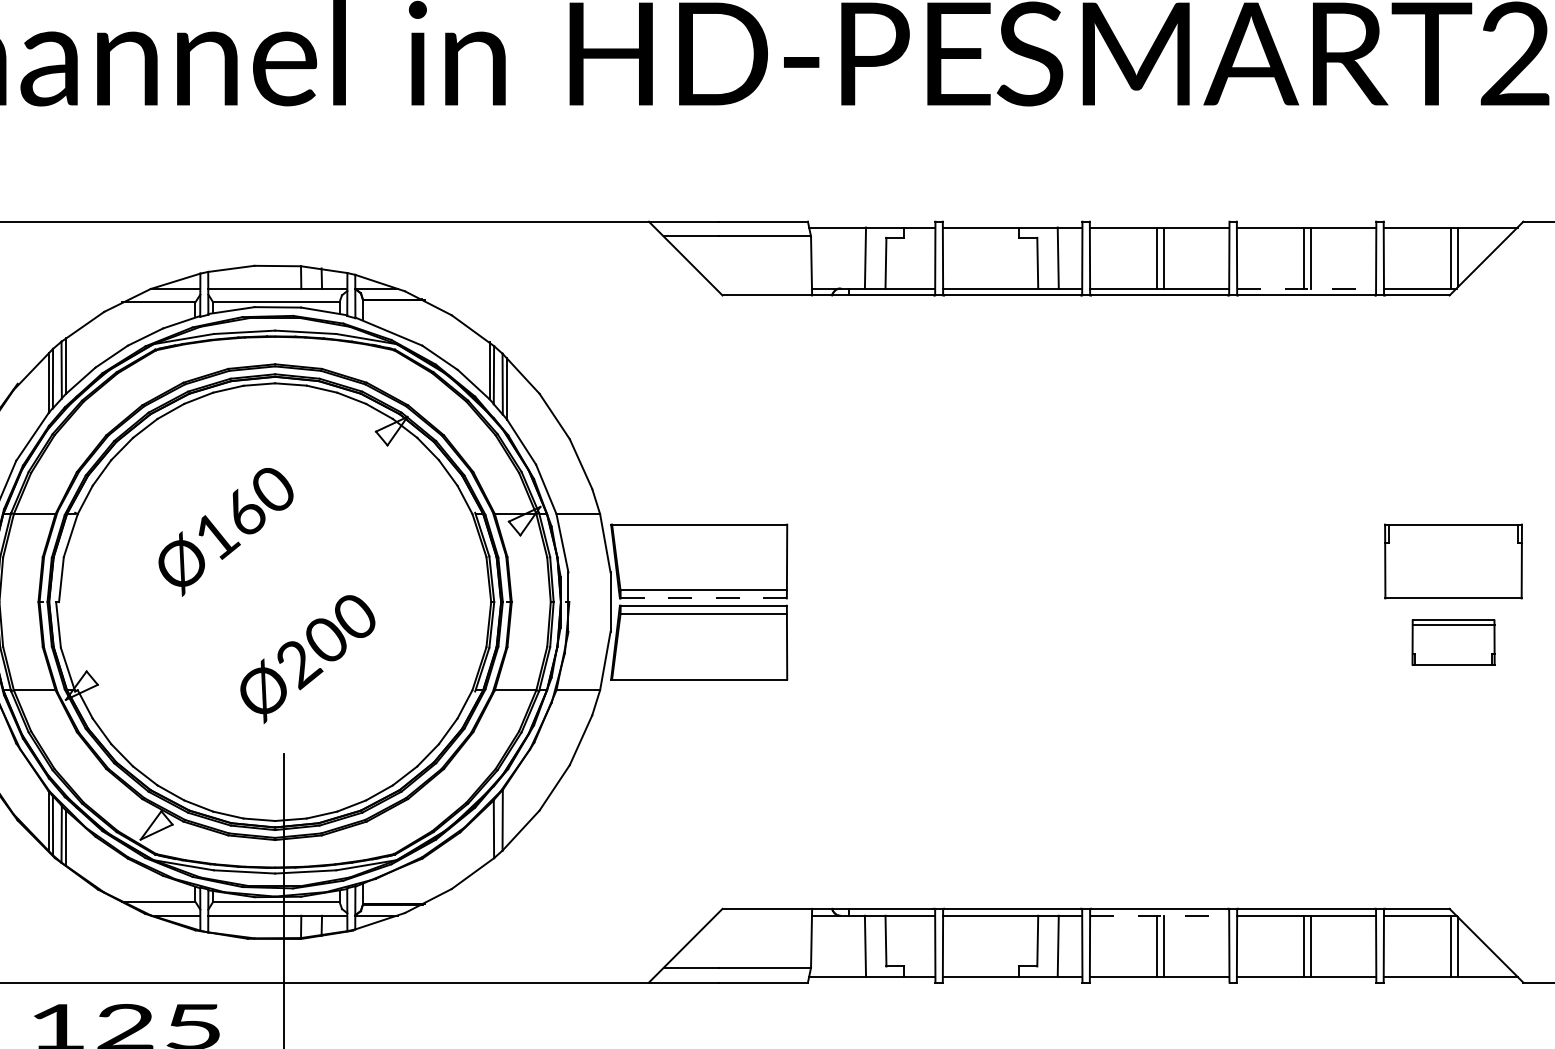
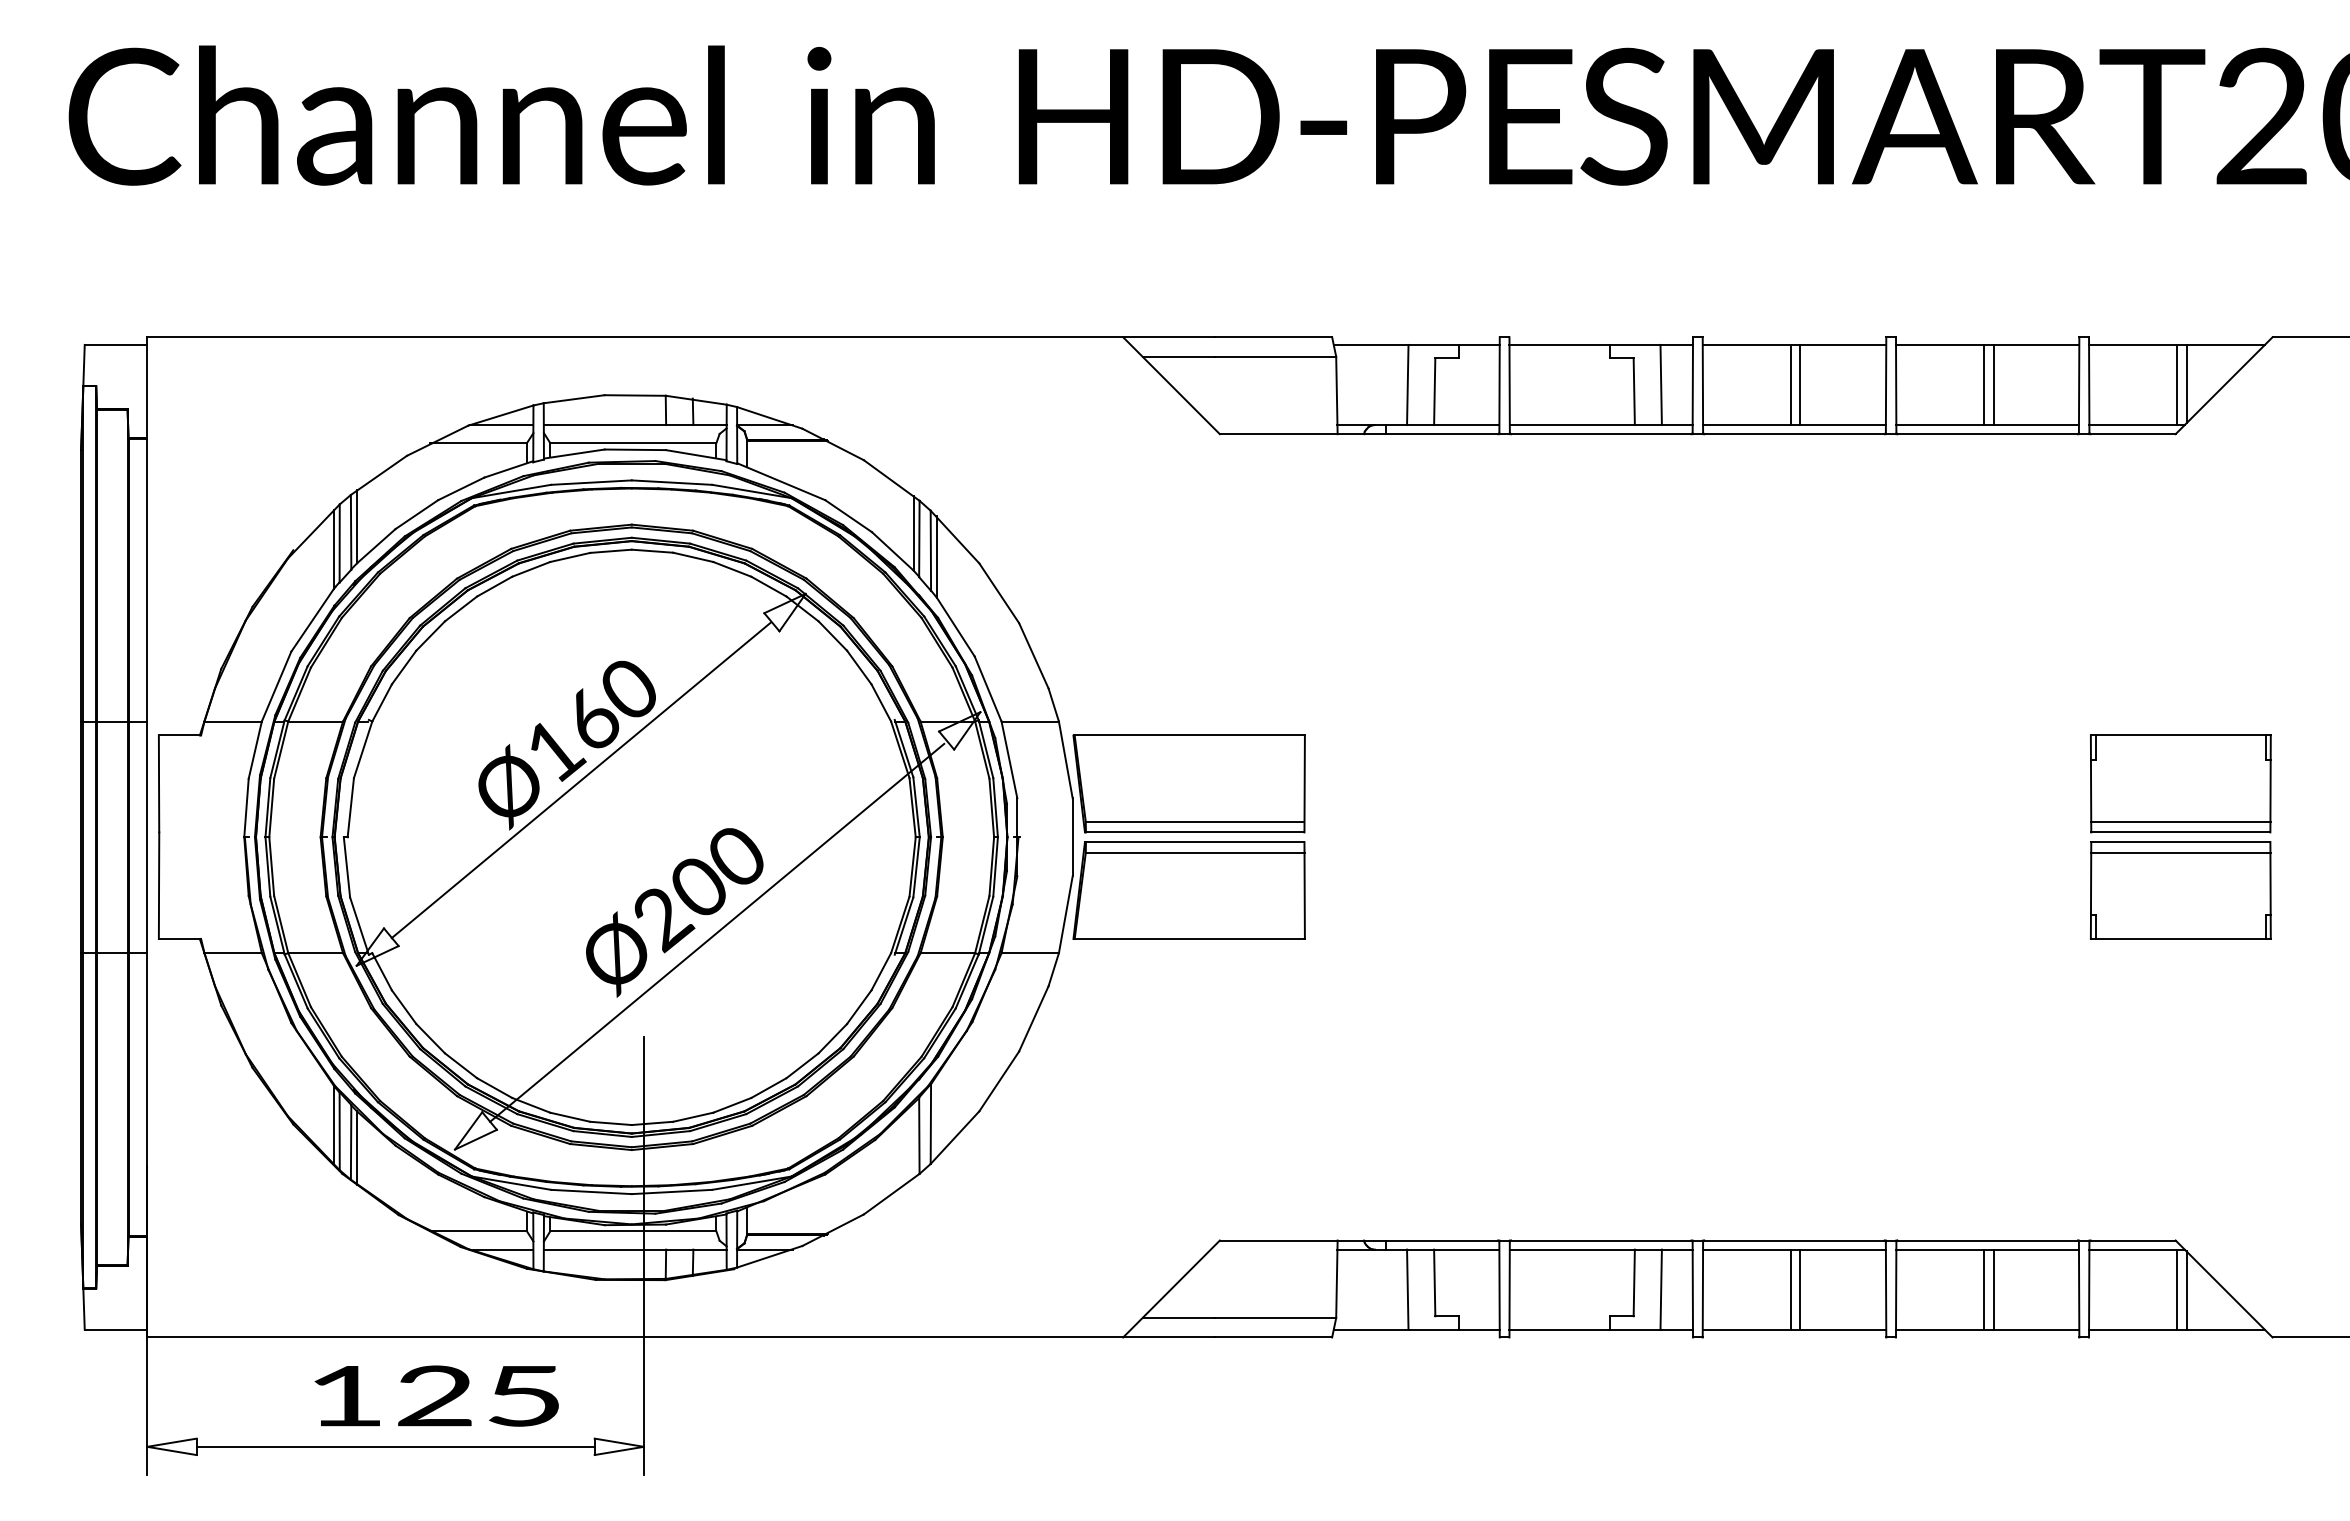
line: (1307, 288) -> (1988, 425), dashed -> solid
line: (236, 558) -> (580, 780), added
line: (1453, 590) -> (2180, 821), added
line: (703, 598) -> (1194, 832), dashed -> solid
part: (1453, 642) -> (2180, 890), size x1.67
line: (340, 674) -> (717, 932), added
line: (1159, 915) -> (1794, 1249), dashed -> solid

